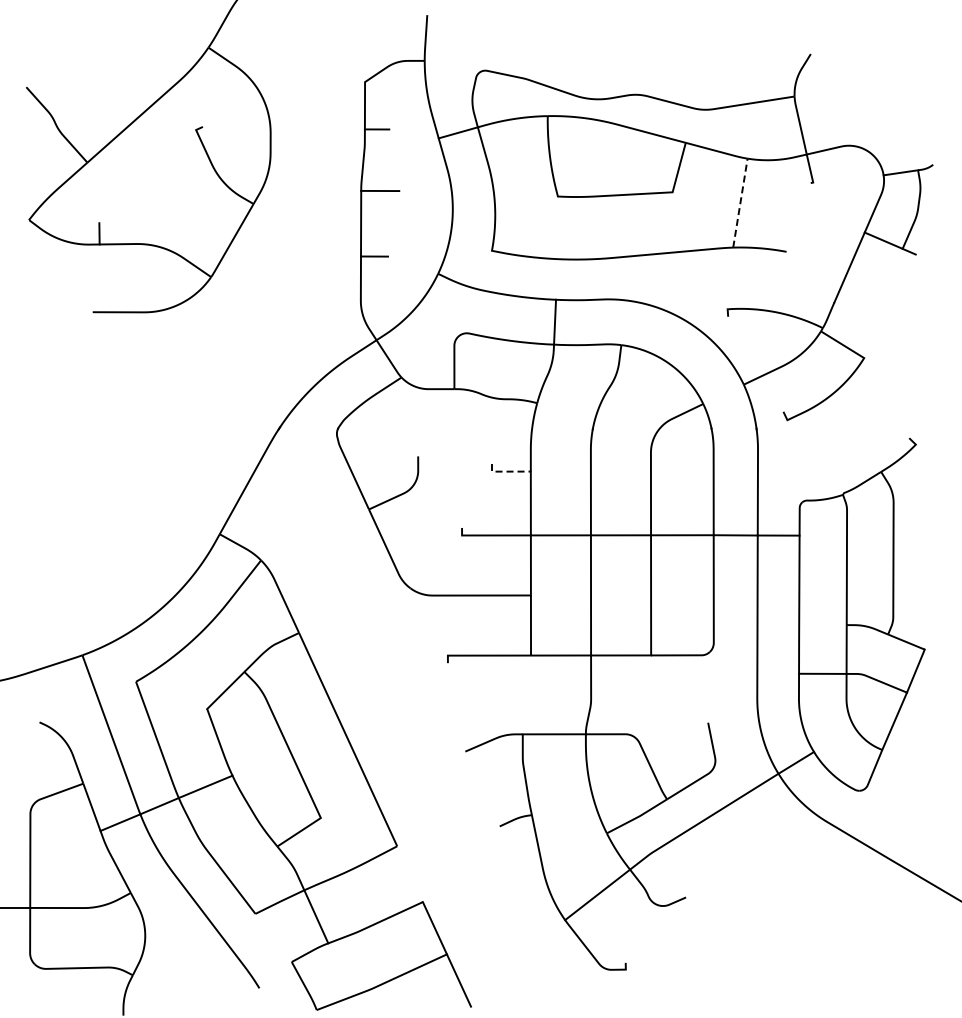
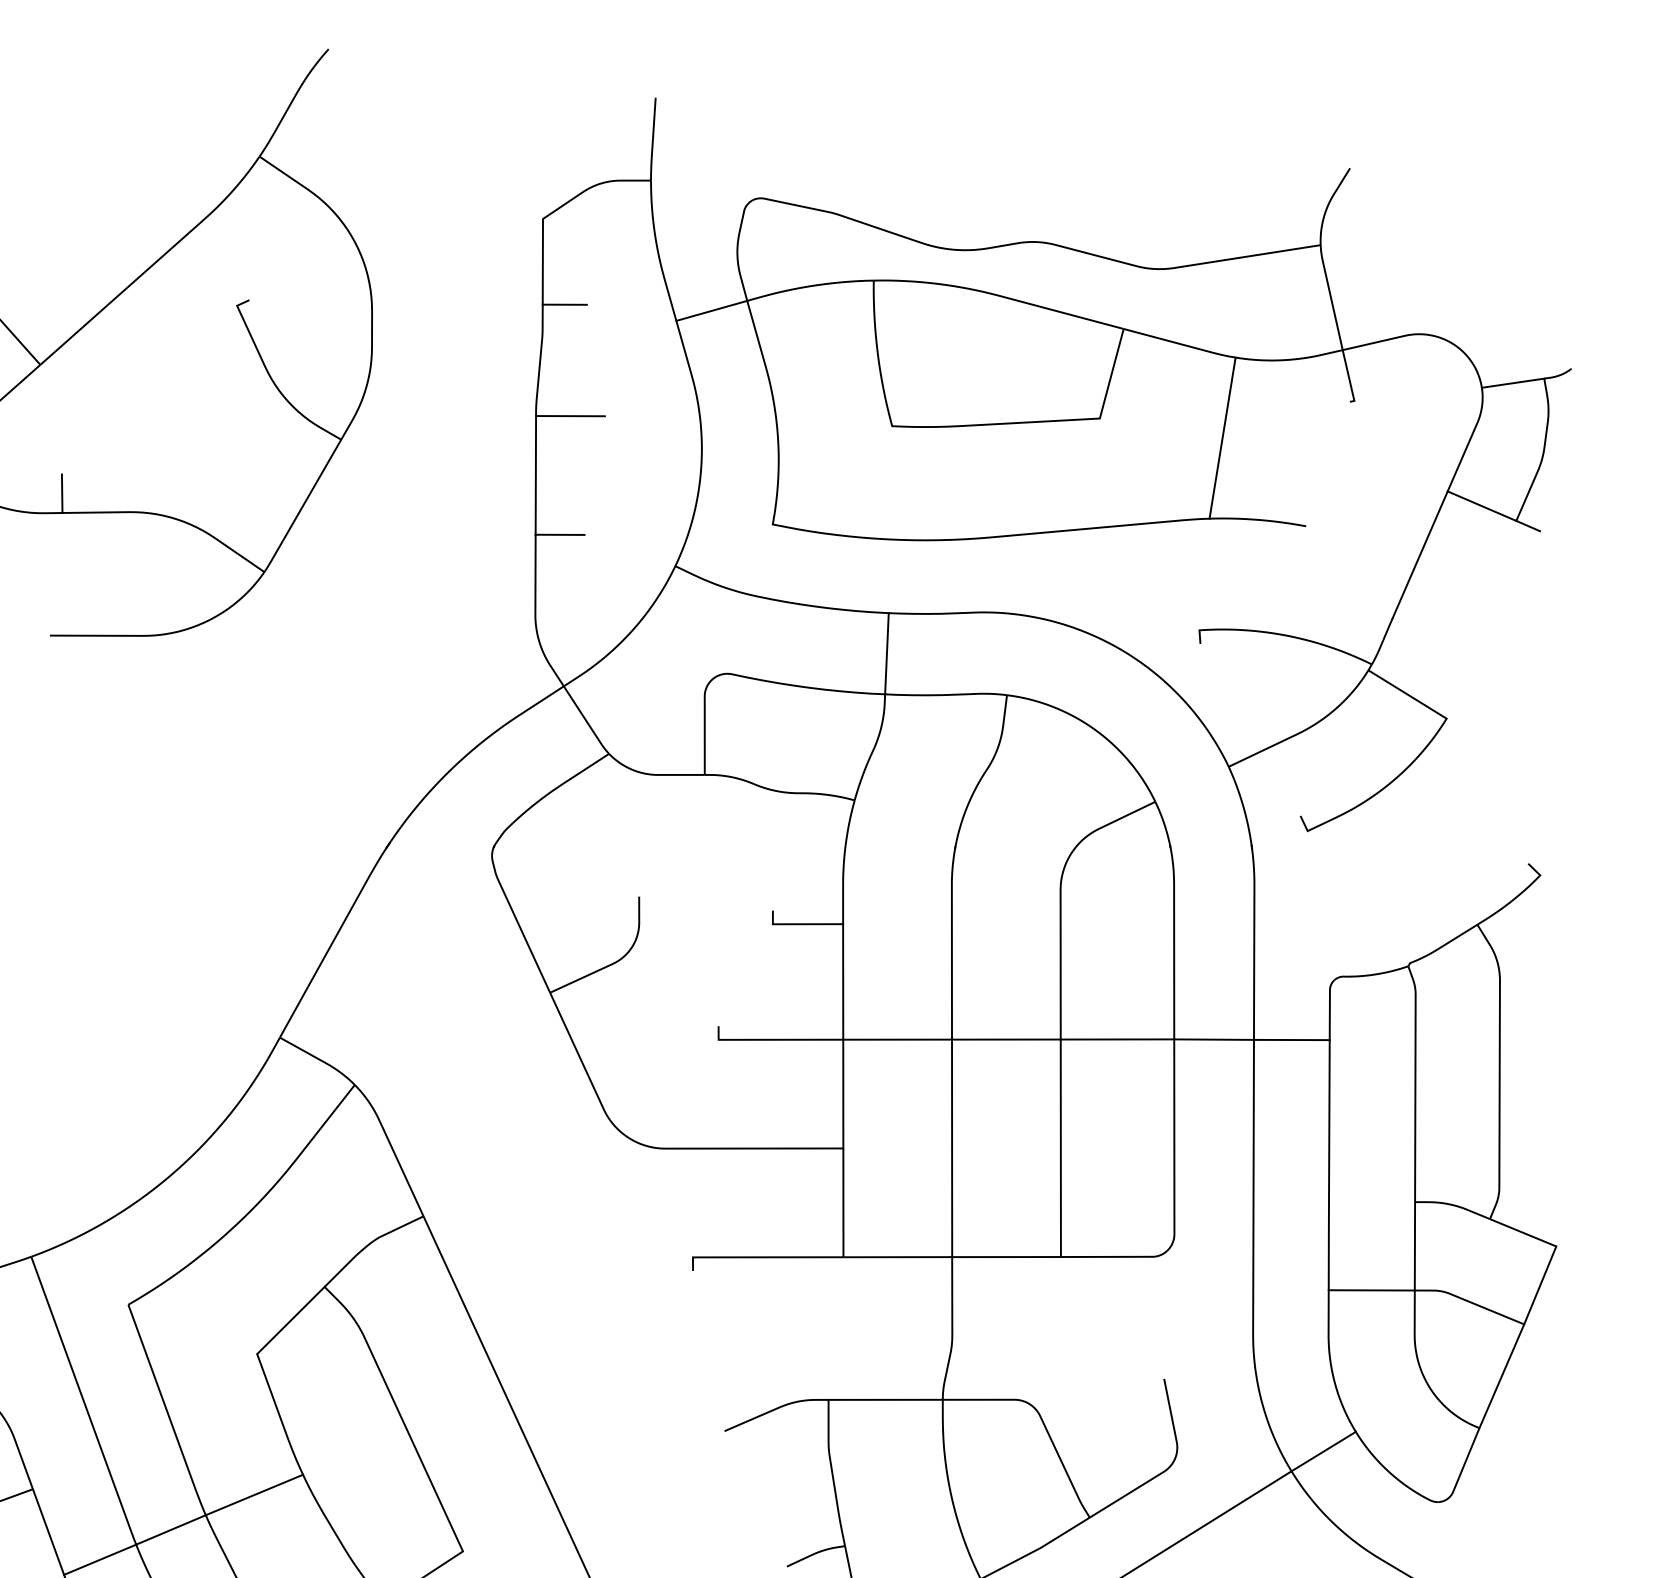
line: (740, 202) -> (1222, 436), dashed -> solid
line: (506, 471) -> (799, 924), dashed -> solid

